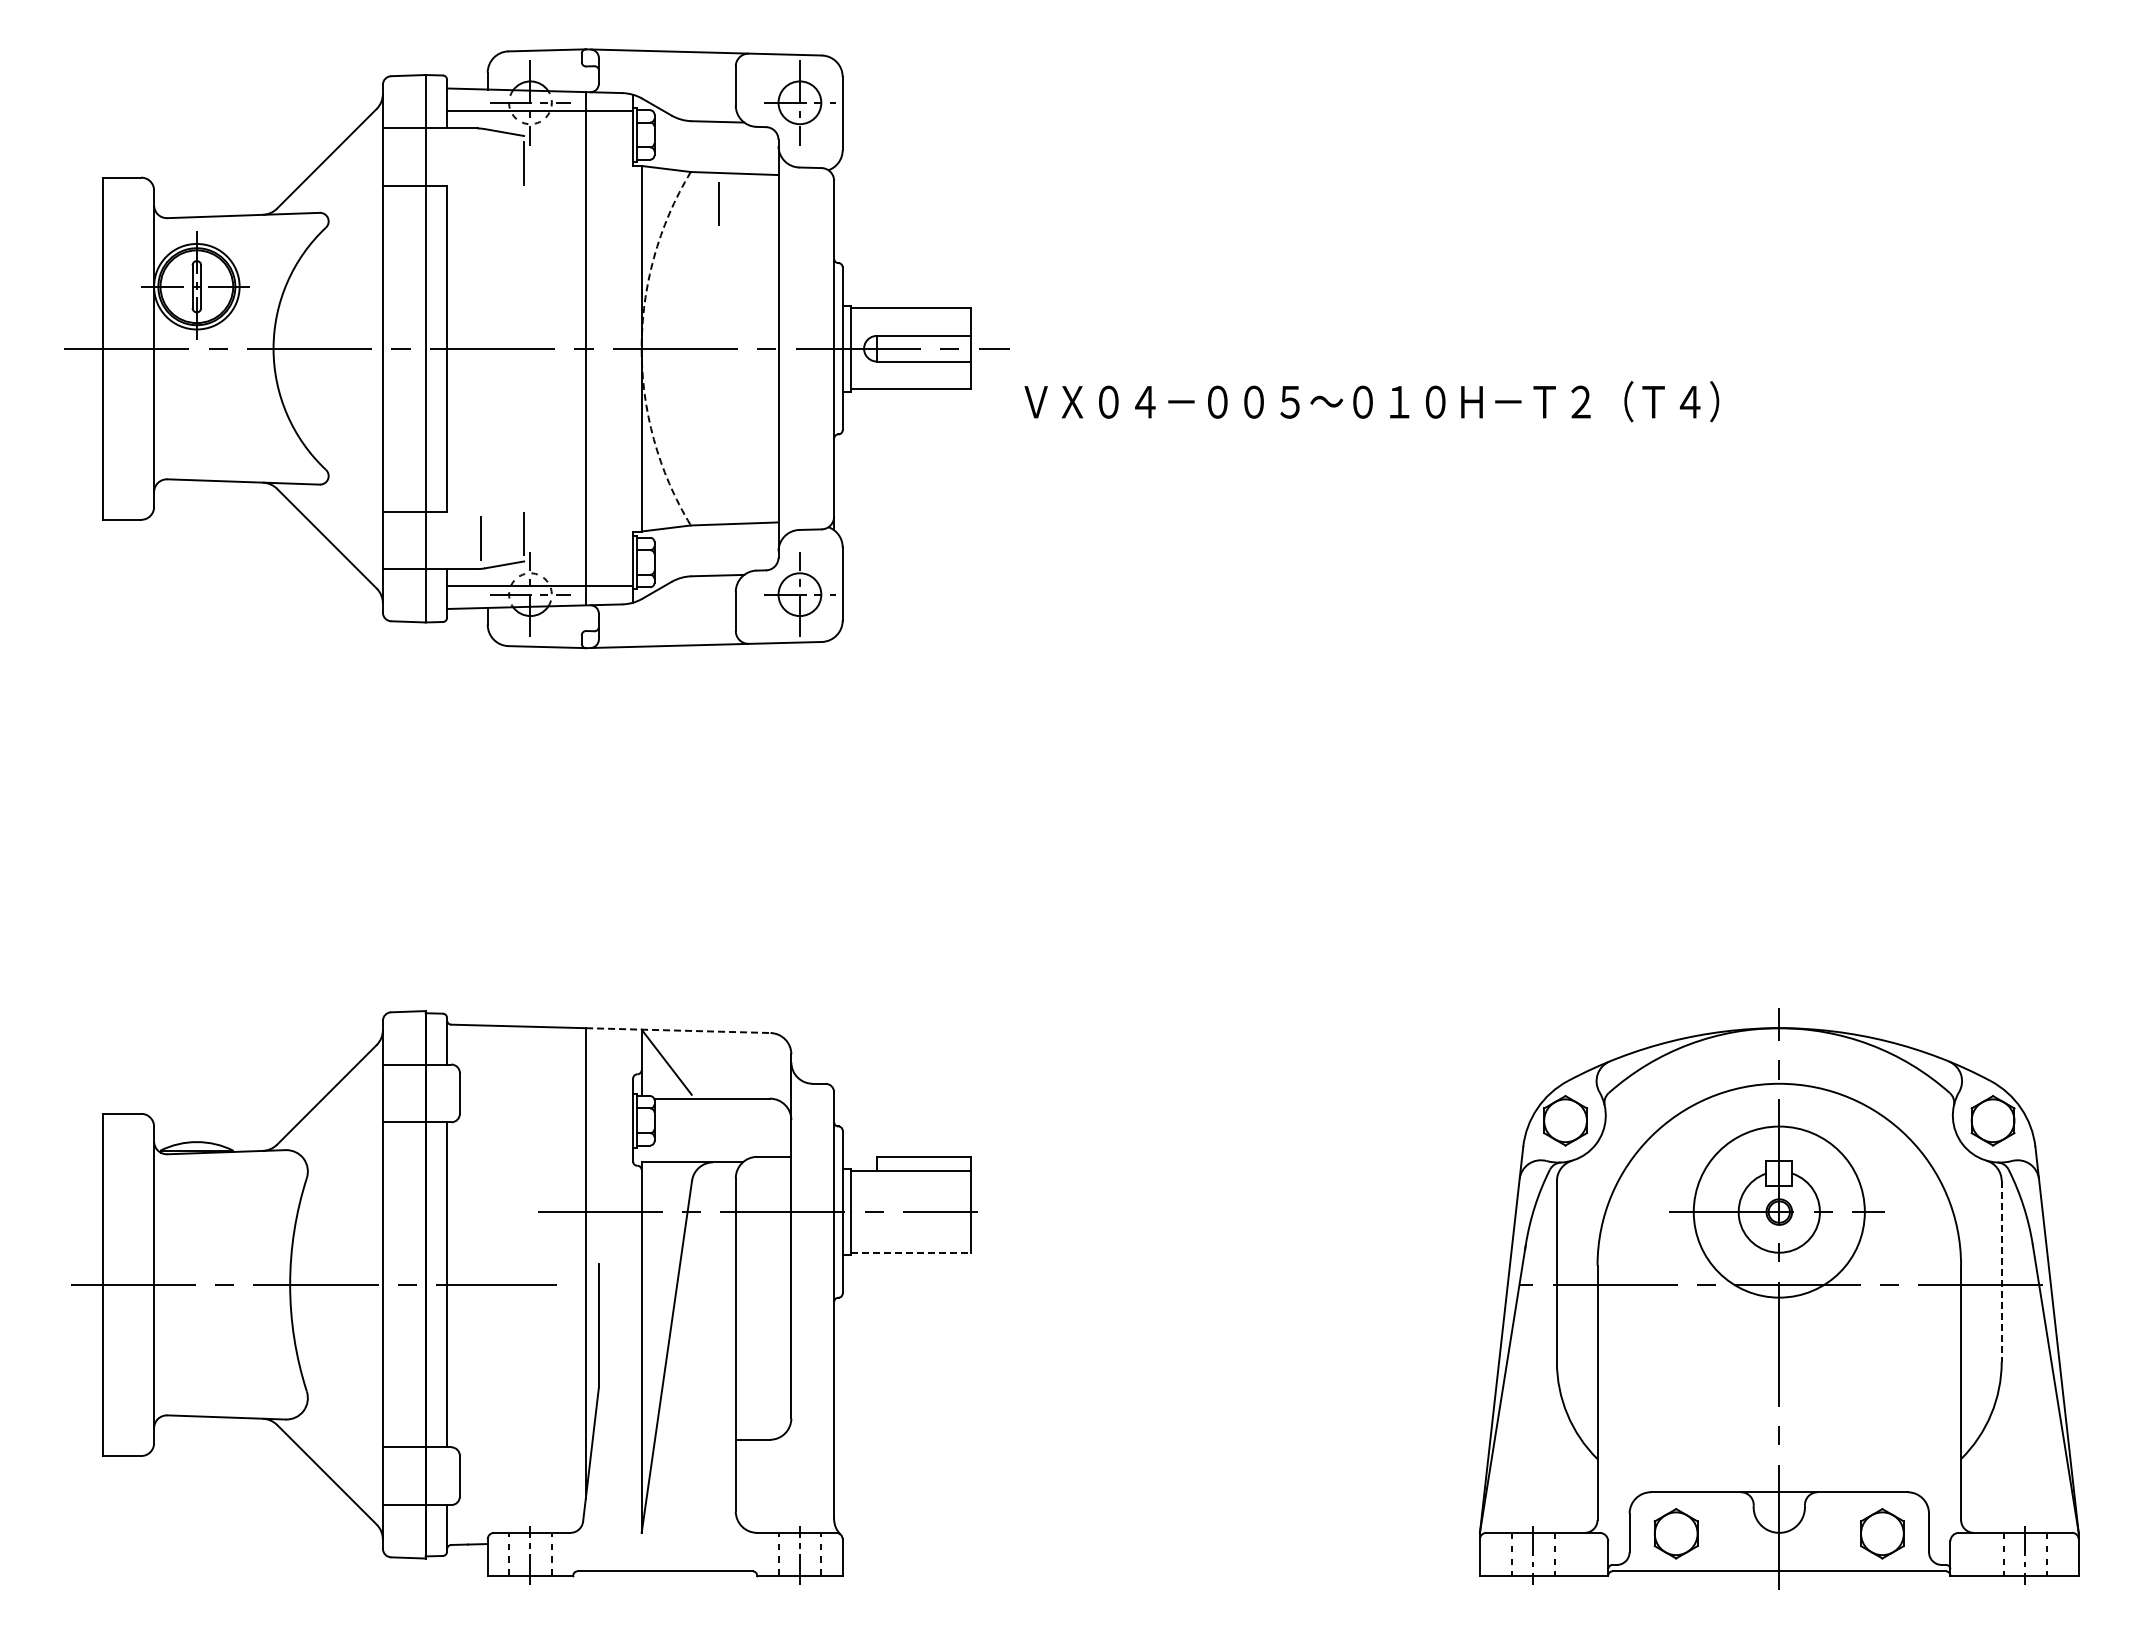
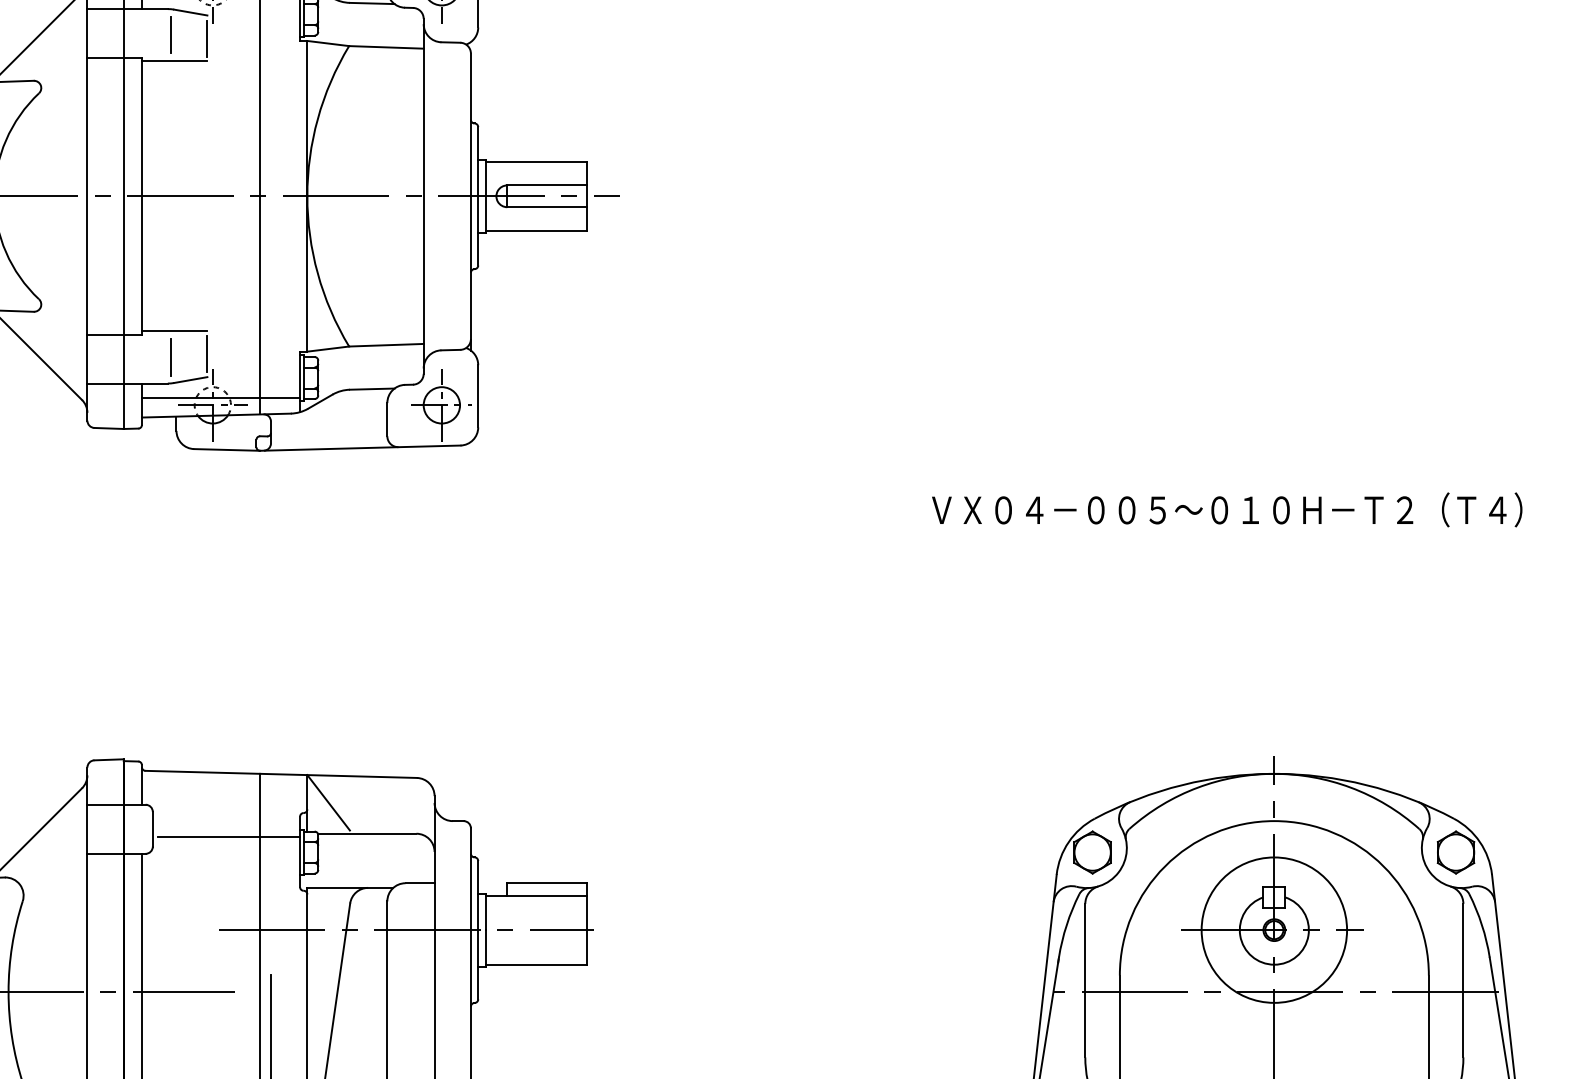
line: (485, 189) -> (174, 60), added
line: (718, 203) -> (170, 34), moved
arc: (641, 348) -> (307, 196), dashed -> solid
text: (1371, 401) -> (1226, 509), moved
line: (485, 507) -> (174, 331), added
line: (678, 1030) -> (338, 775), dashed -> solid
line: (549, 1102) -> (229, 837), added
line: (911, 1252) -> (536, 964), dashed -> solid
line: (2001, 1271) -> (1463, 980), dashed -> solid

